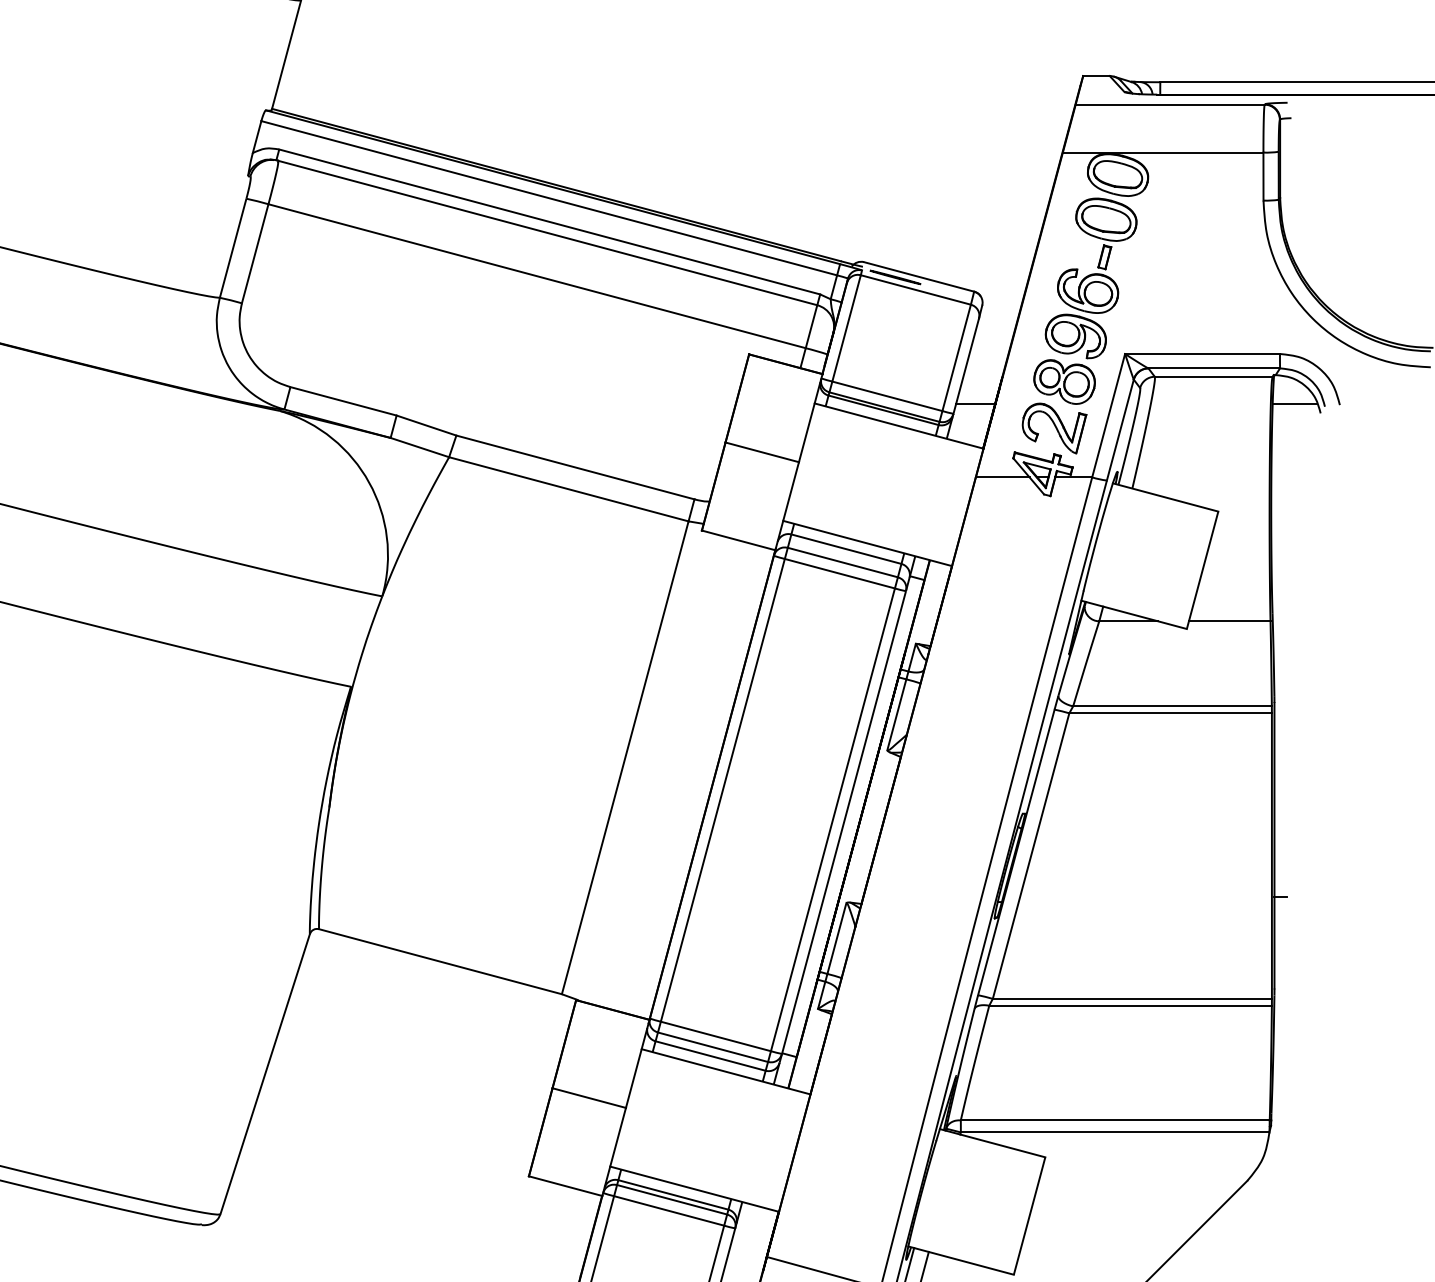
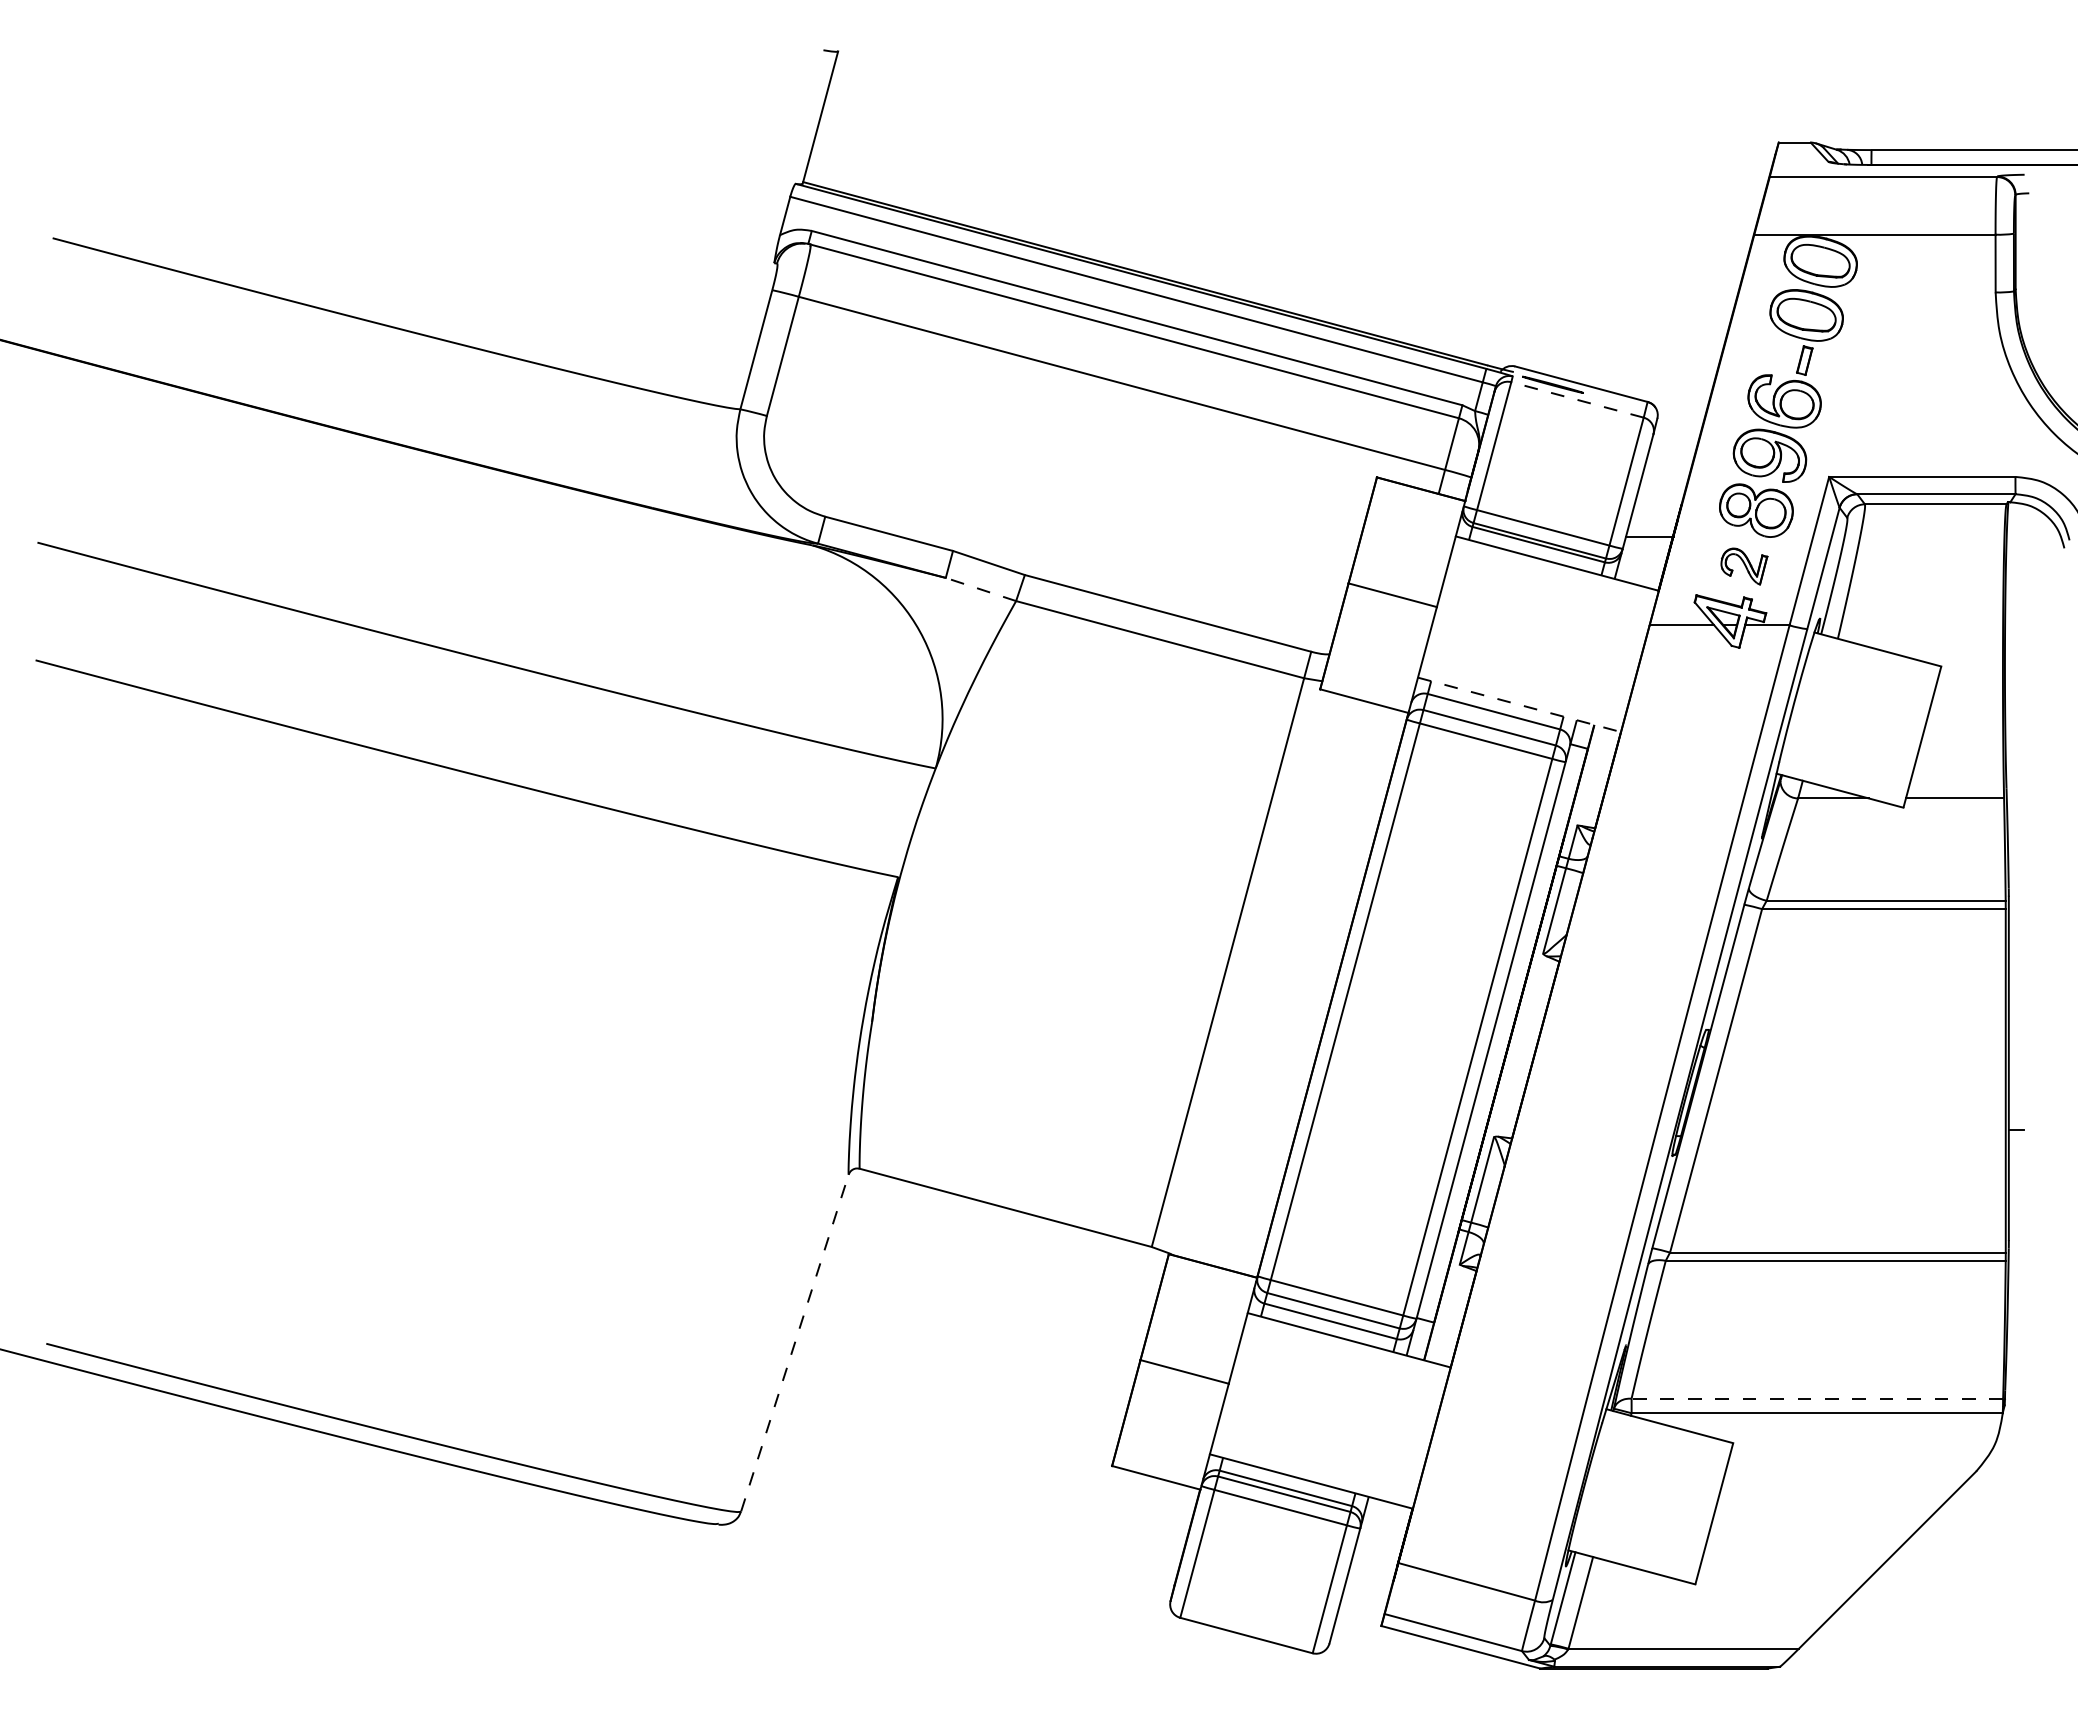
line: (915, 289) -> (1577, 399), solid -> dashed
line: (1294, 403) -> (2033, 536), removed
part: (1054, 428) -> (1744, 566), size x0.6
line: (419, 447) -> (980, 589), solid -> dashed
line: (867, 543) -> (1519, 704), solid -> dashed
line: (264, 1074) -> (794, 1343), solid -> dashed
line: (1115, 1120) -> (1817, 1398), solid -> dashed

